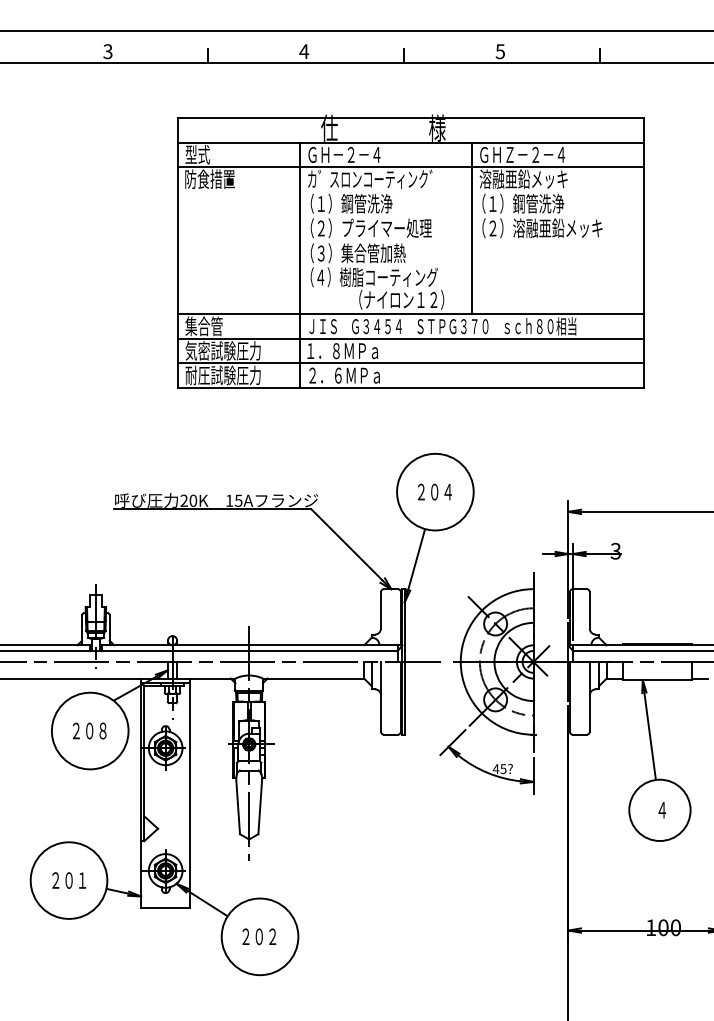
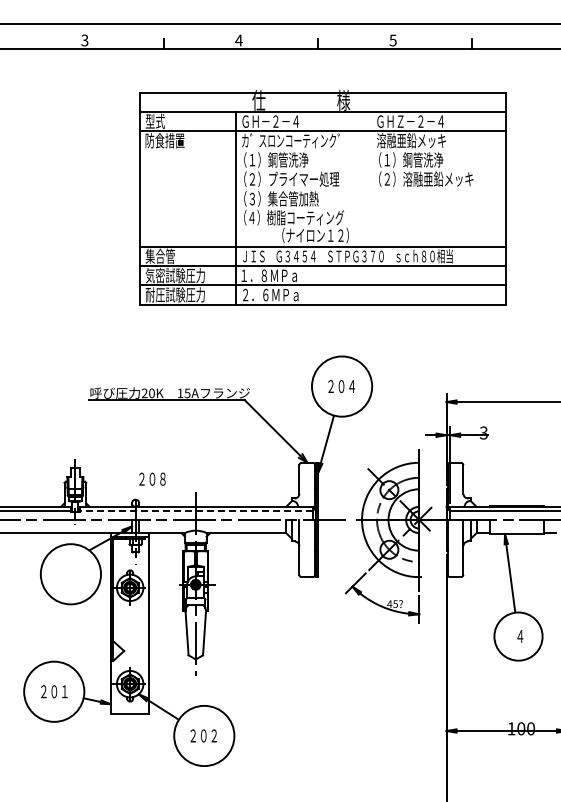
line: (471, 228) -> (370, 179), removed
line: (248, 651) -> (195, 511), solid -> dashed
text: (89, 730) -> (152, 478), moved

